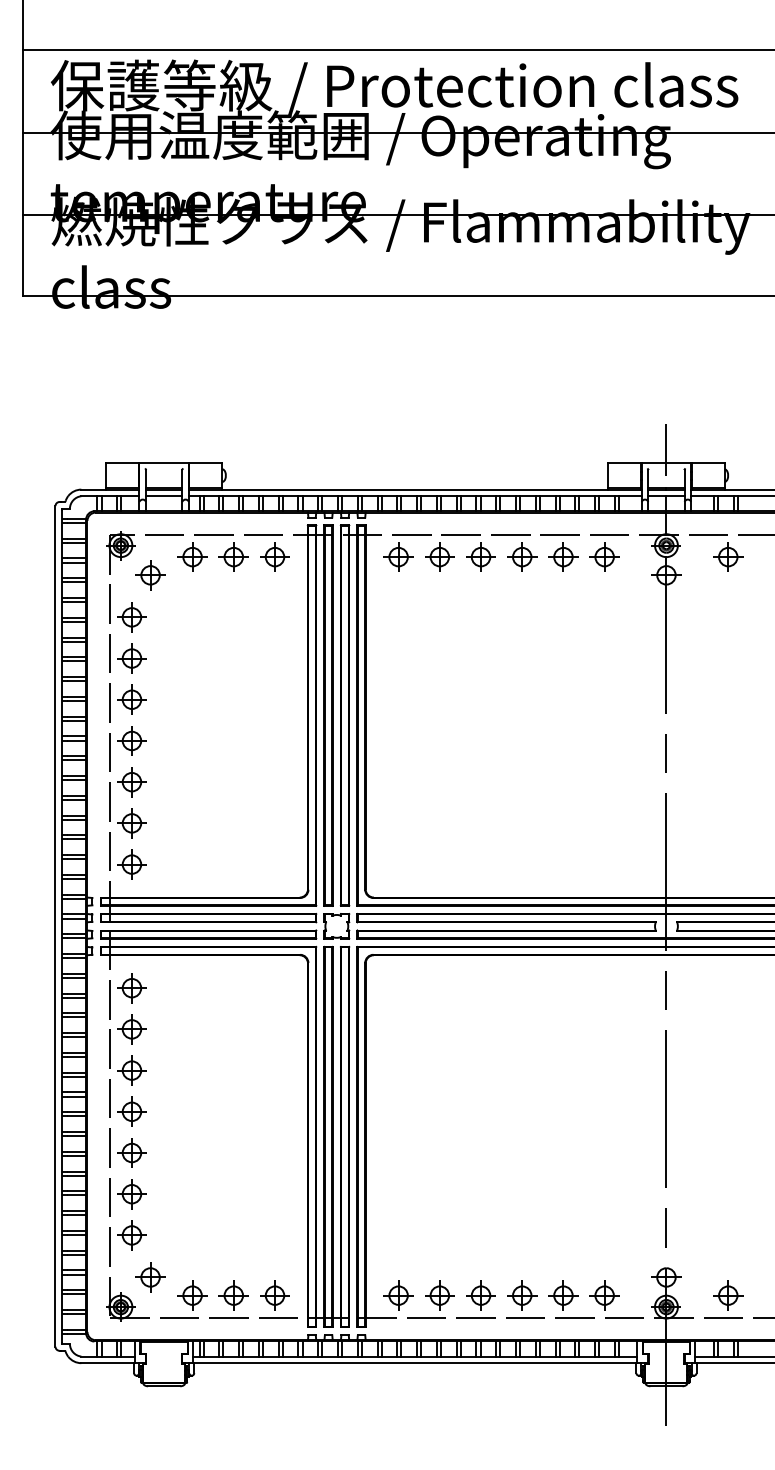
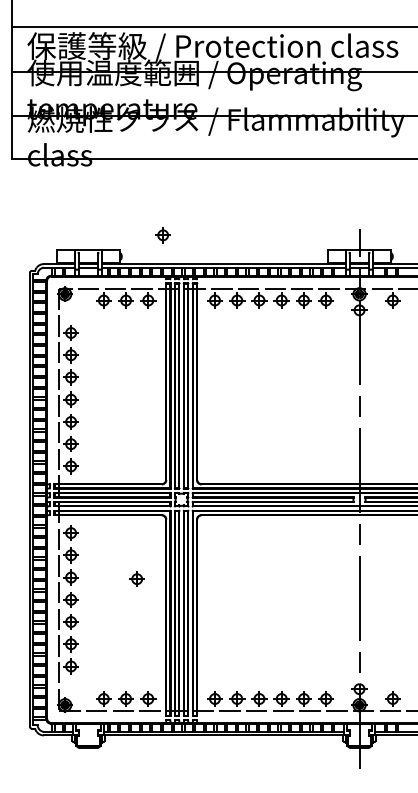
part: (149, 575) -> (162, 235), moved
part: (149, 1276) -> (136, 578), moved

